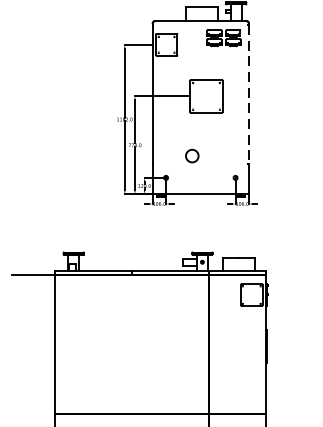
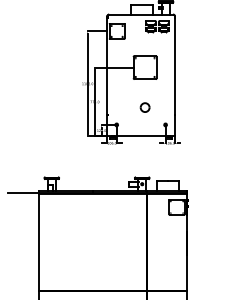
line: (249, 94) -> (175, 66), dashed -> solid
part: (191, 155) -> (144, 107), moved

